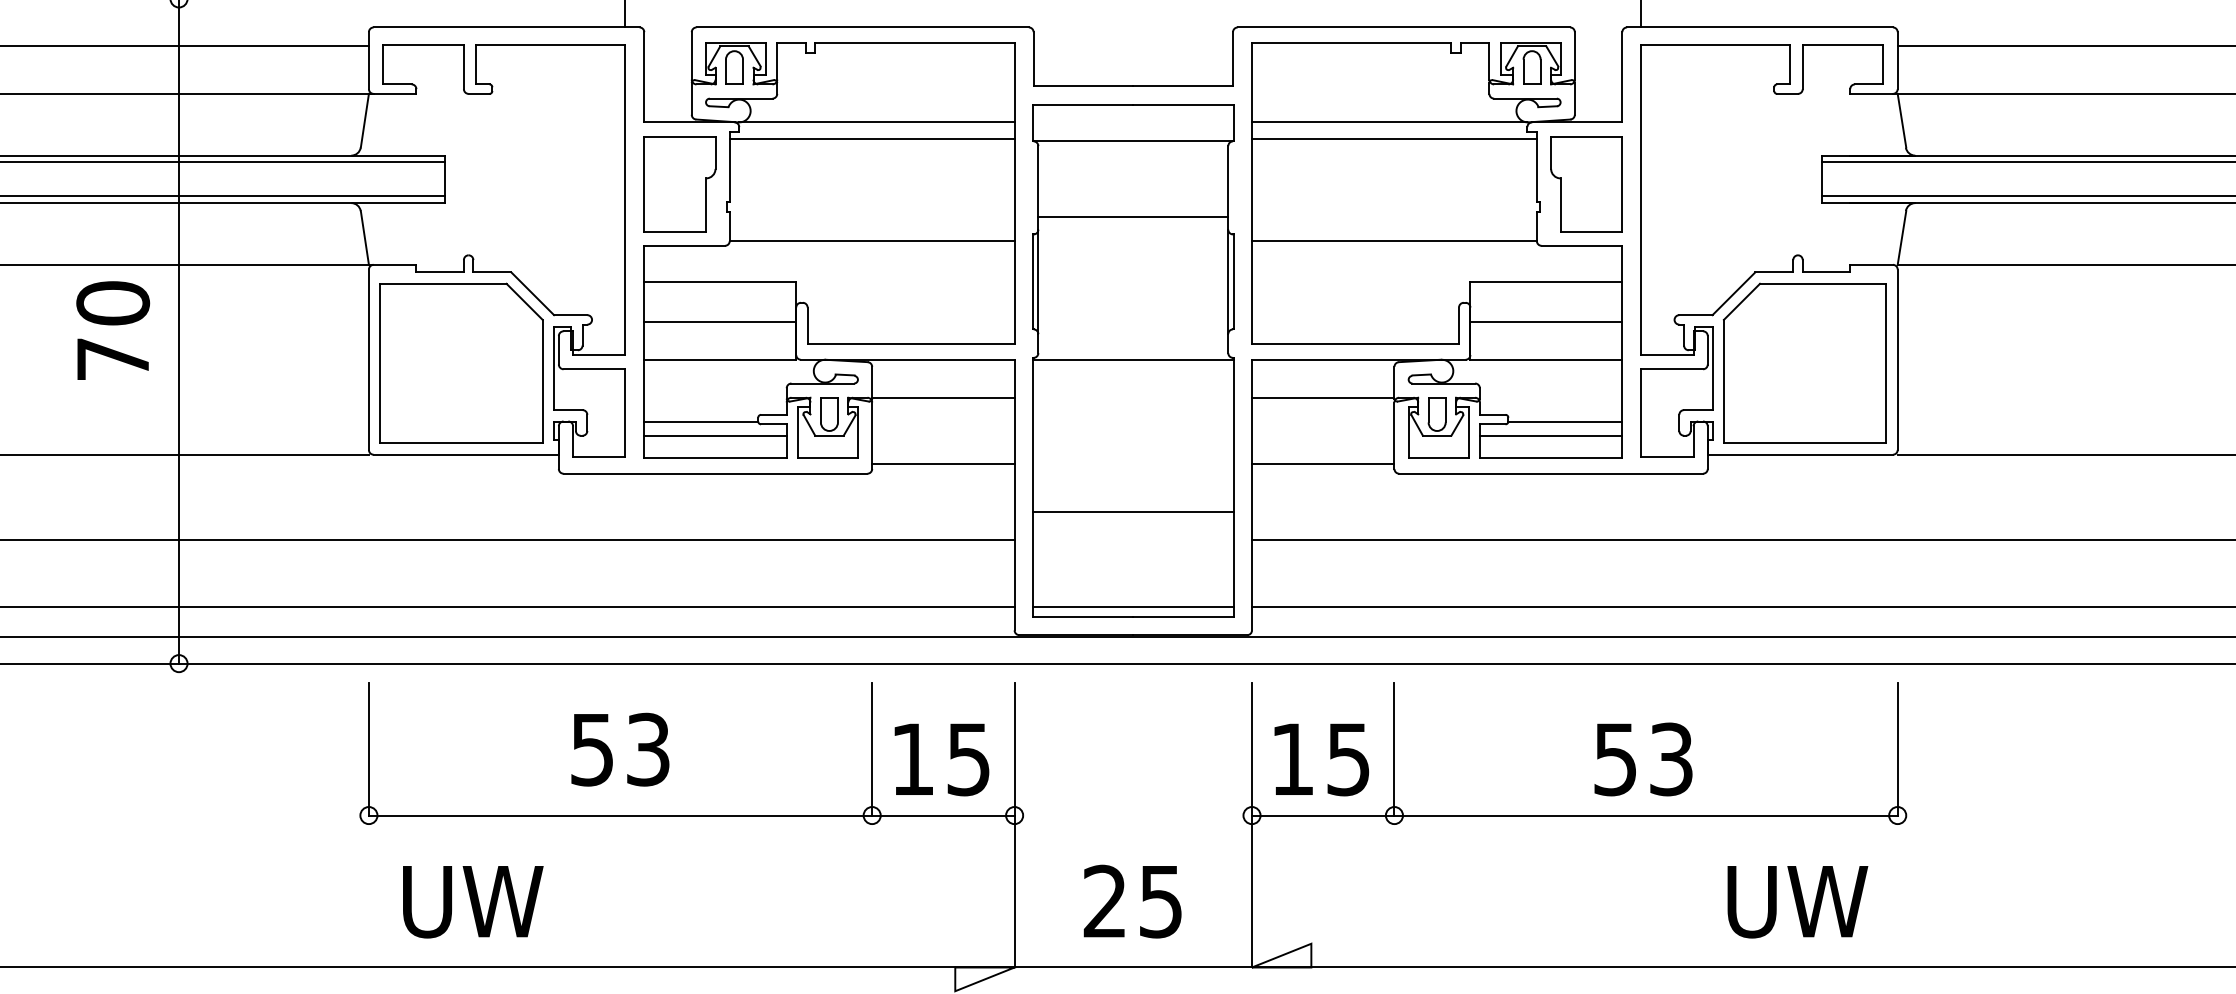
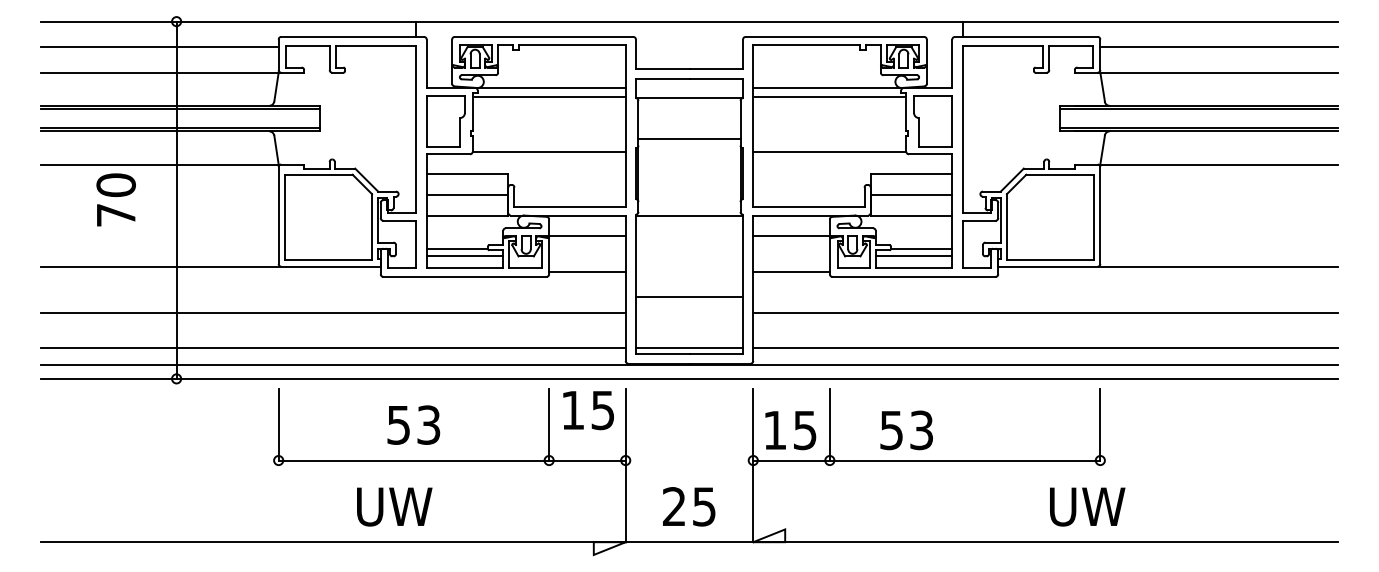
text: (111, 329) -> (115, 199), moved
text: (941, 759) -> (588, 410), moved
text: (1643, 759) -> (906, 430), moved
text: (472, 901) -> (394, 506), moved
text: (1797, 901) -> (1087, 506), moved

